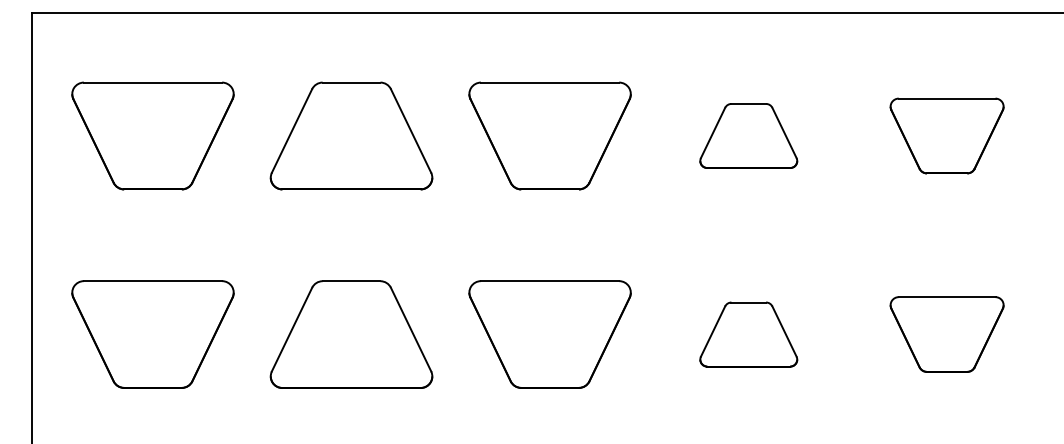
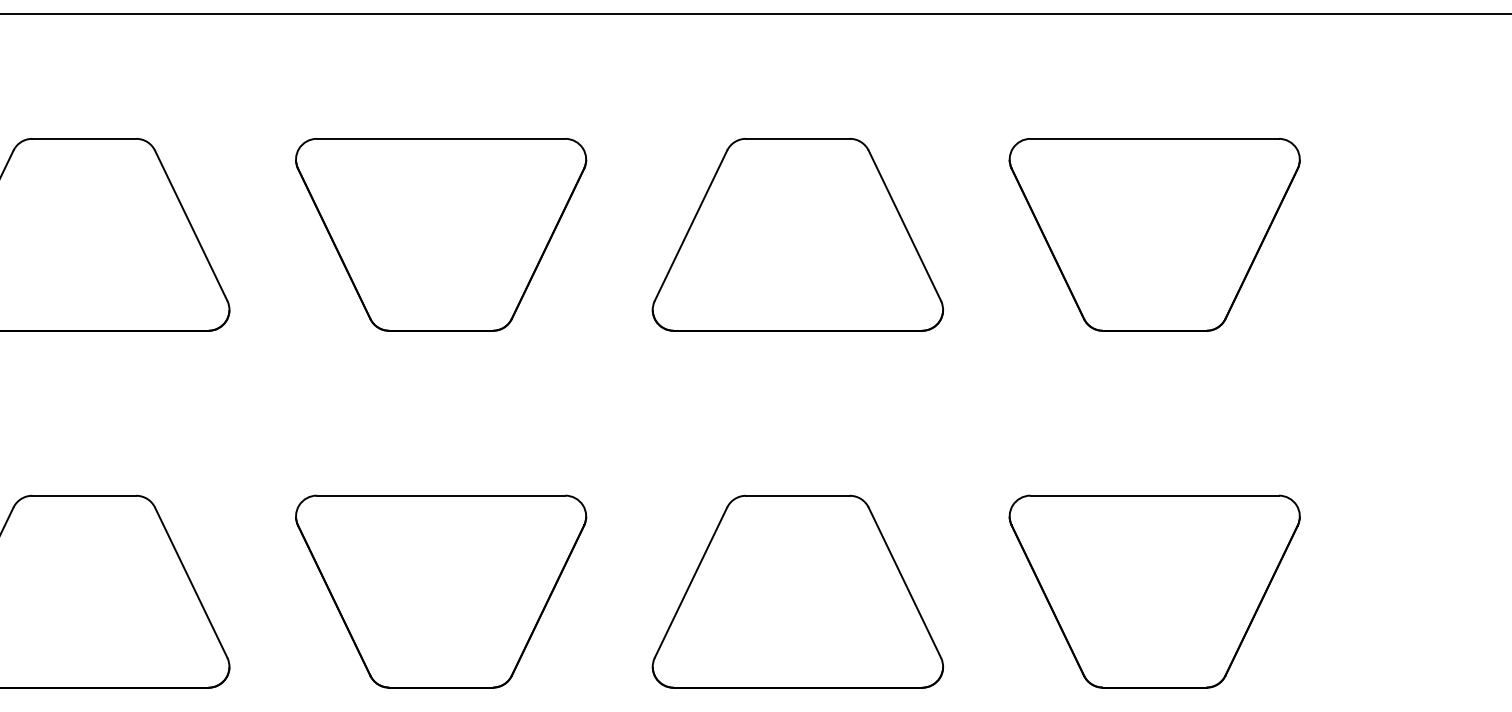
part: (748, 135) -> (797, 233), size x1.67
part: (946, 135) -> (1153, 233), size x1.43
part: (748, 334) -> (797, 591), size x1.67
part: (946, 334) -> (1153, 591), size x1.43

